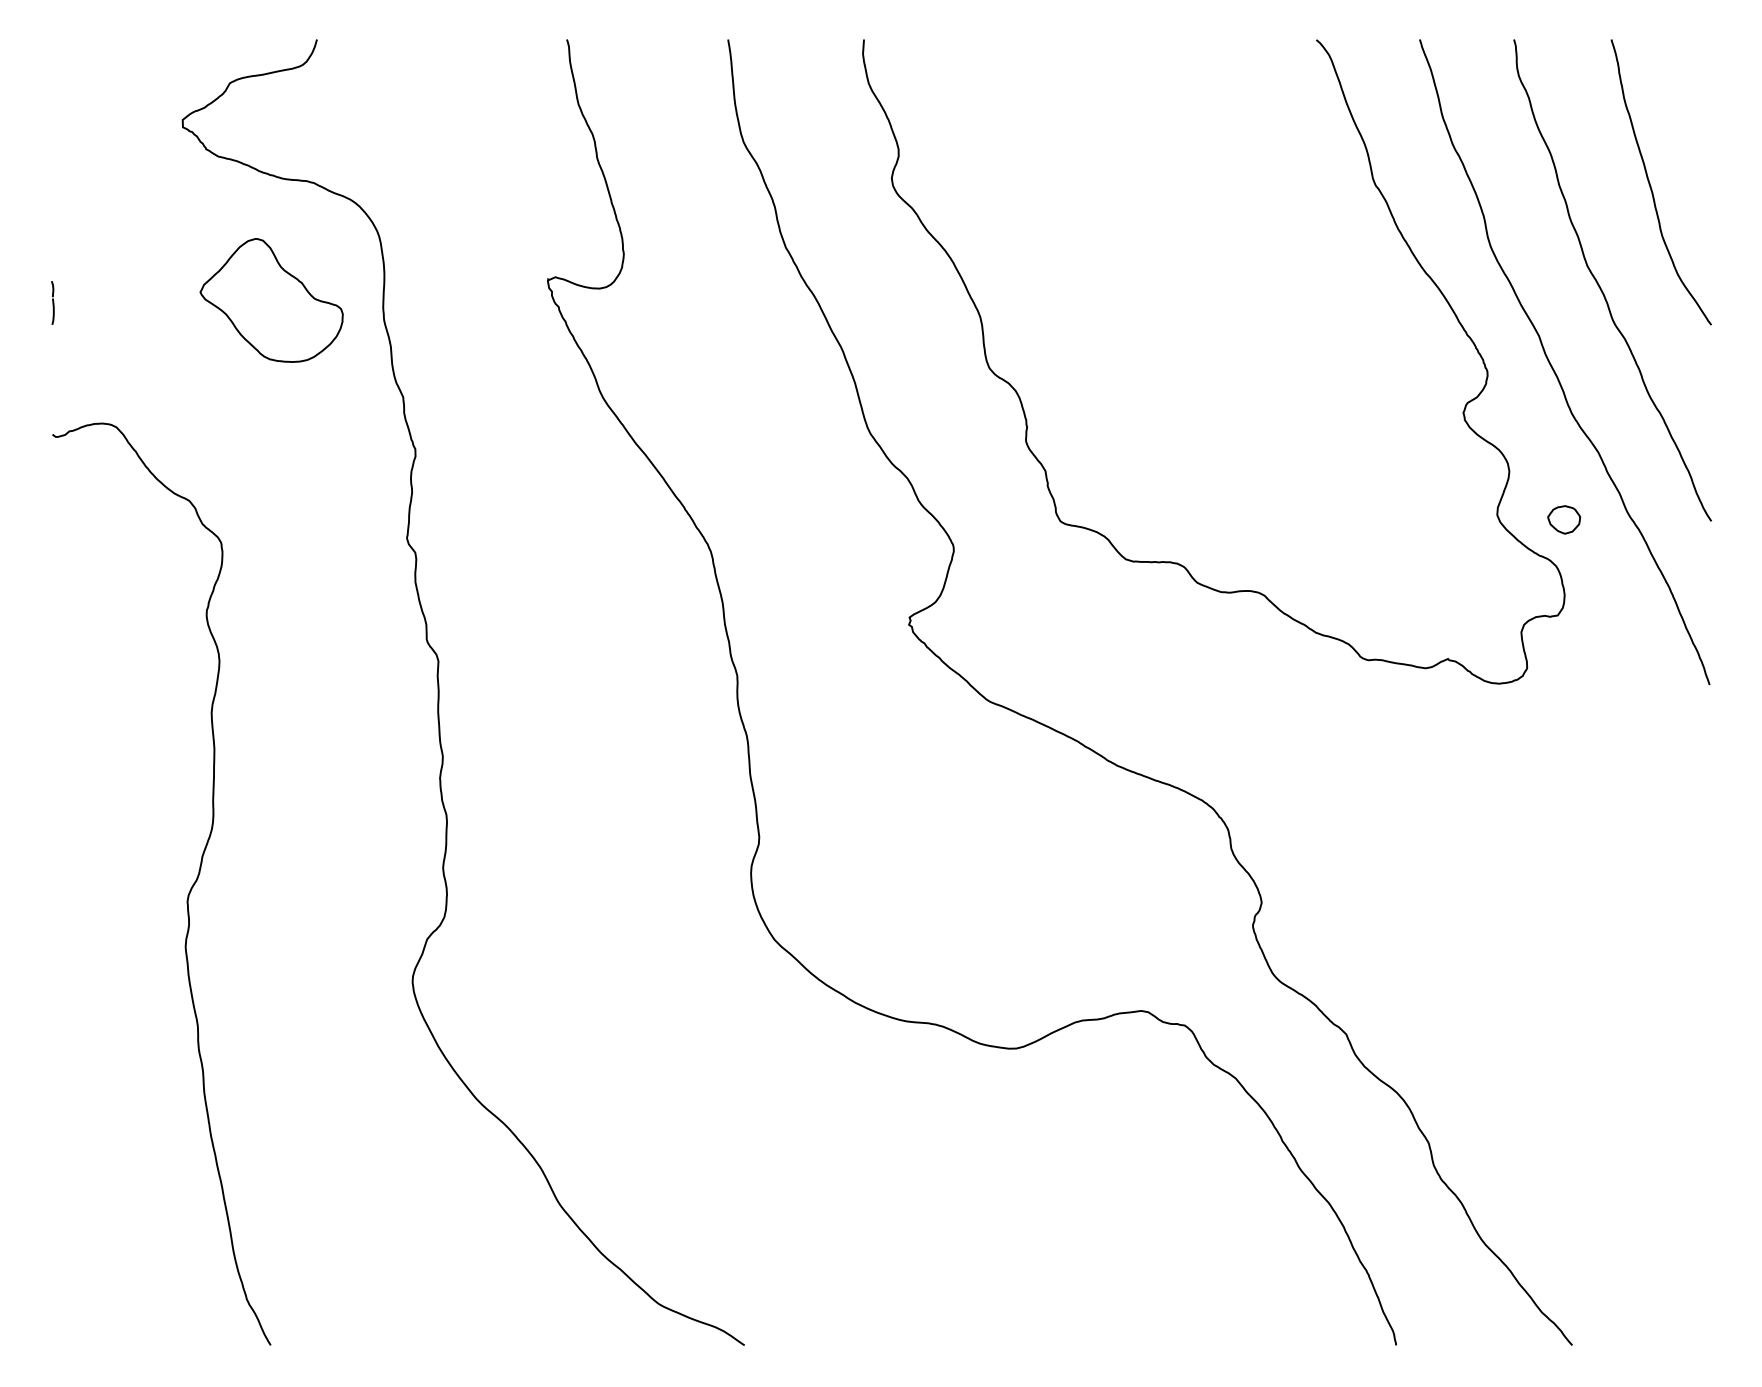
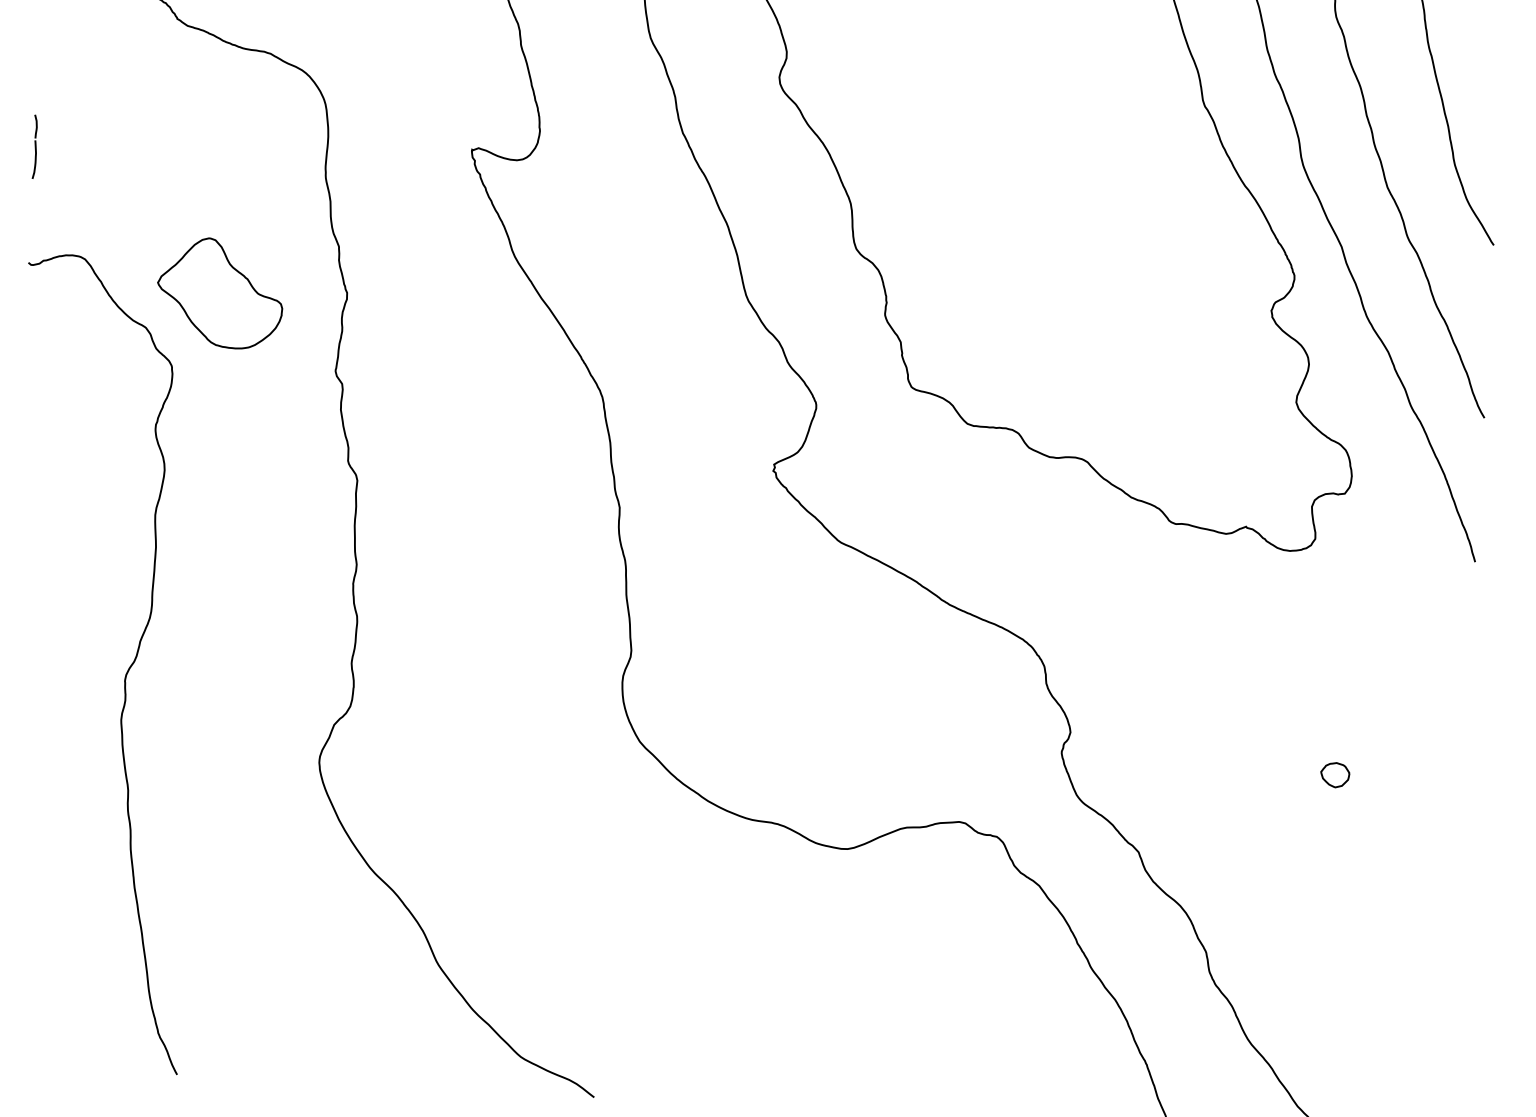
part: (271, 300) -> (220, 293), moved
part: (52, 302) -> (34, 146), size x1.67
part: (1564, 519) -> (1335, 774), moved

